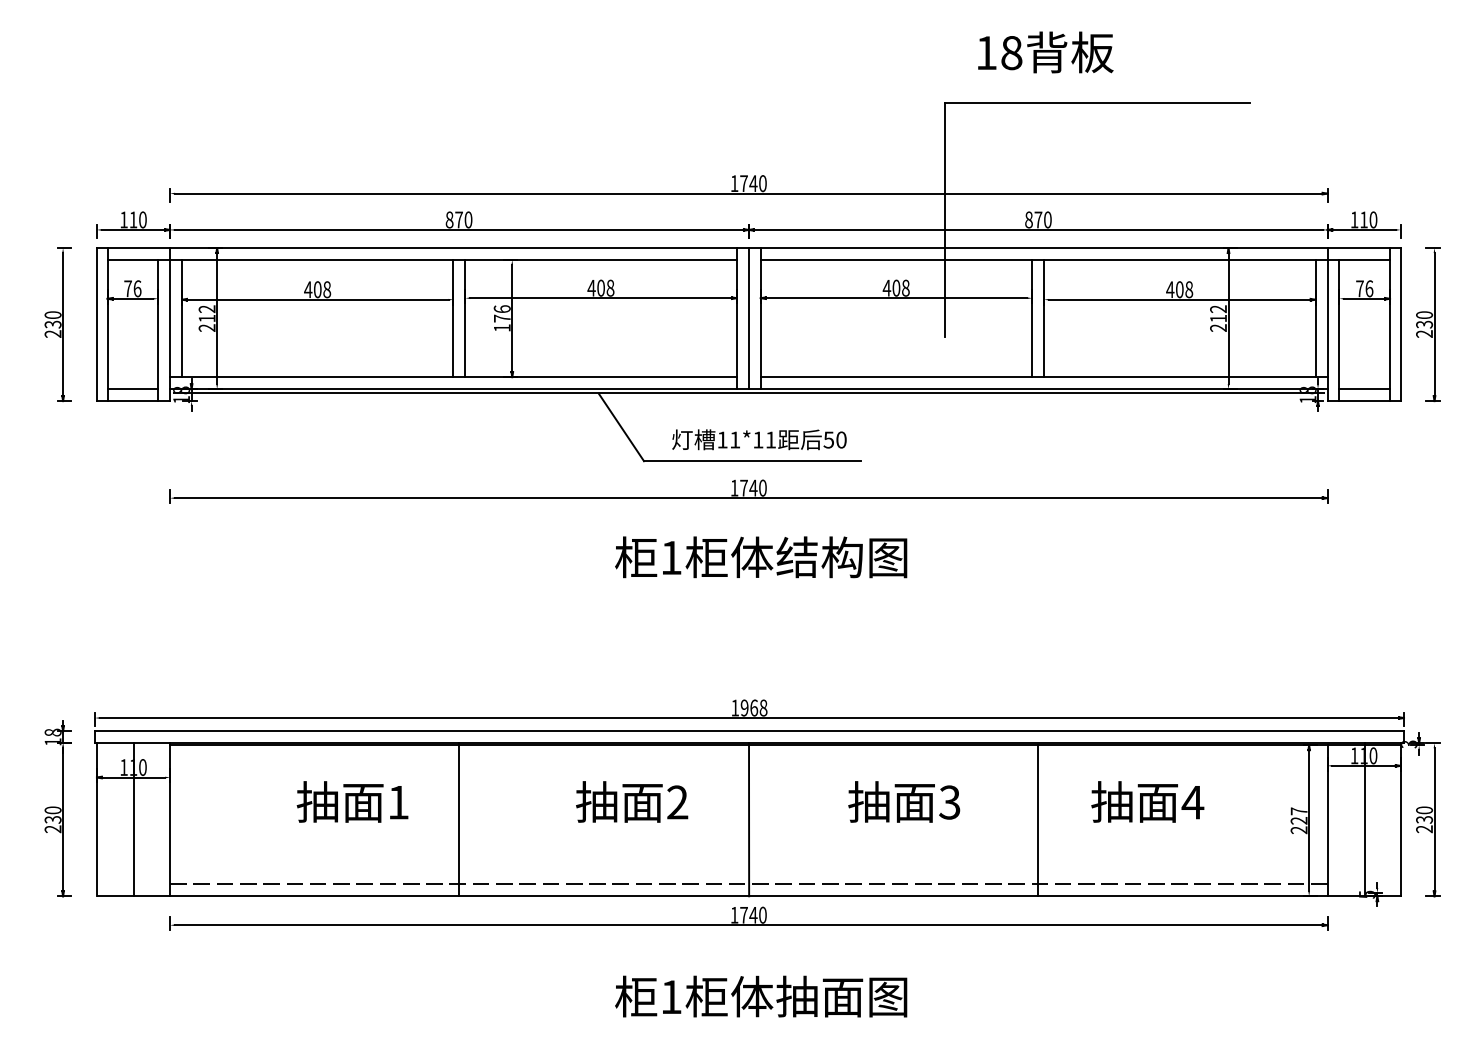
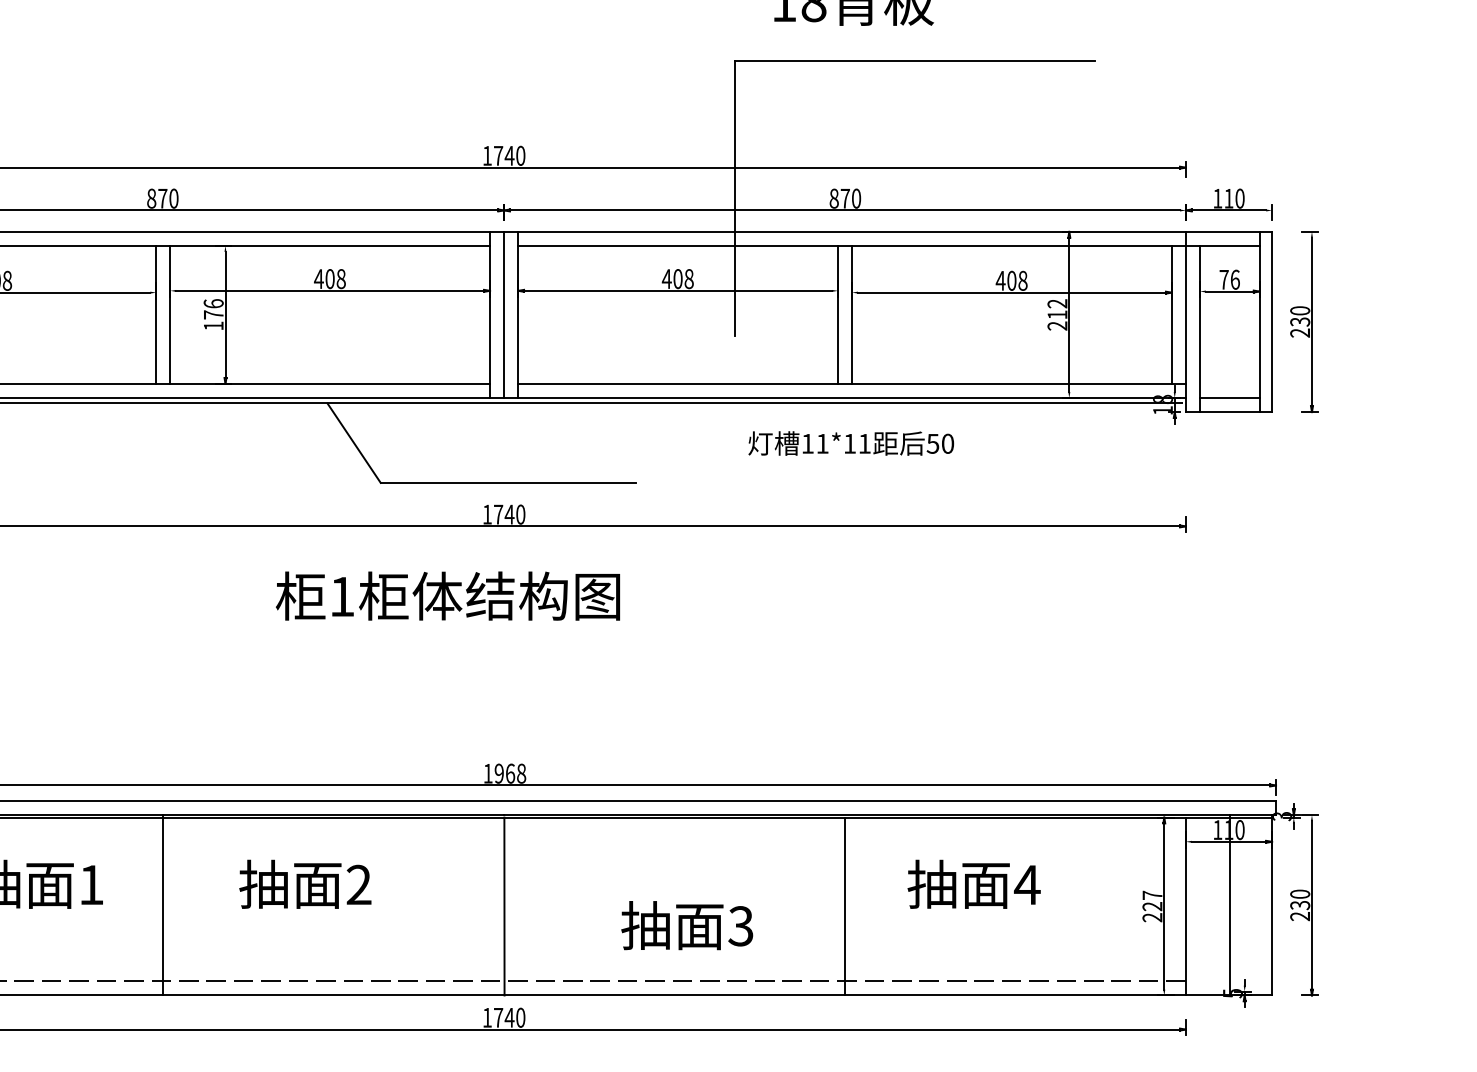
text: (759, 439) -> (851, 443), moved
text: (761, 557) -> (448, 596), moved
text: (632, 801) -> (305, 883), moved
text: (904, 801) -> (687, 925), moved

